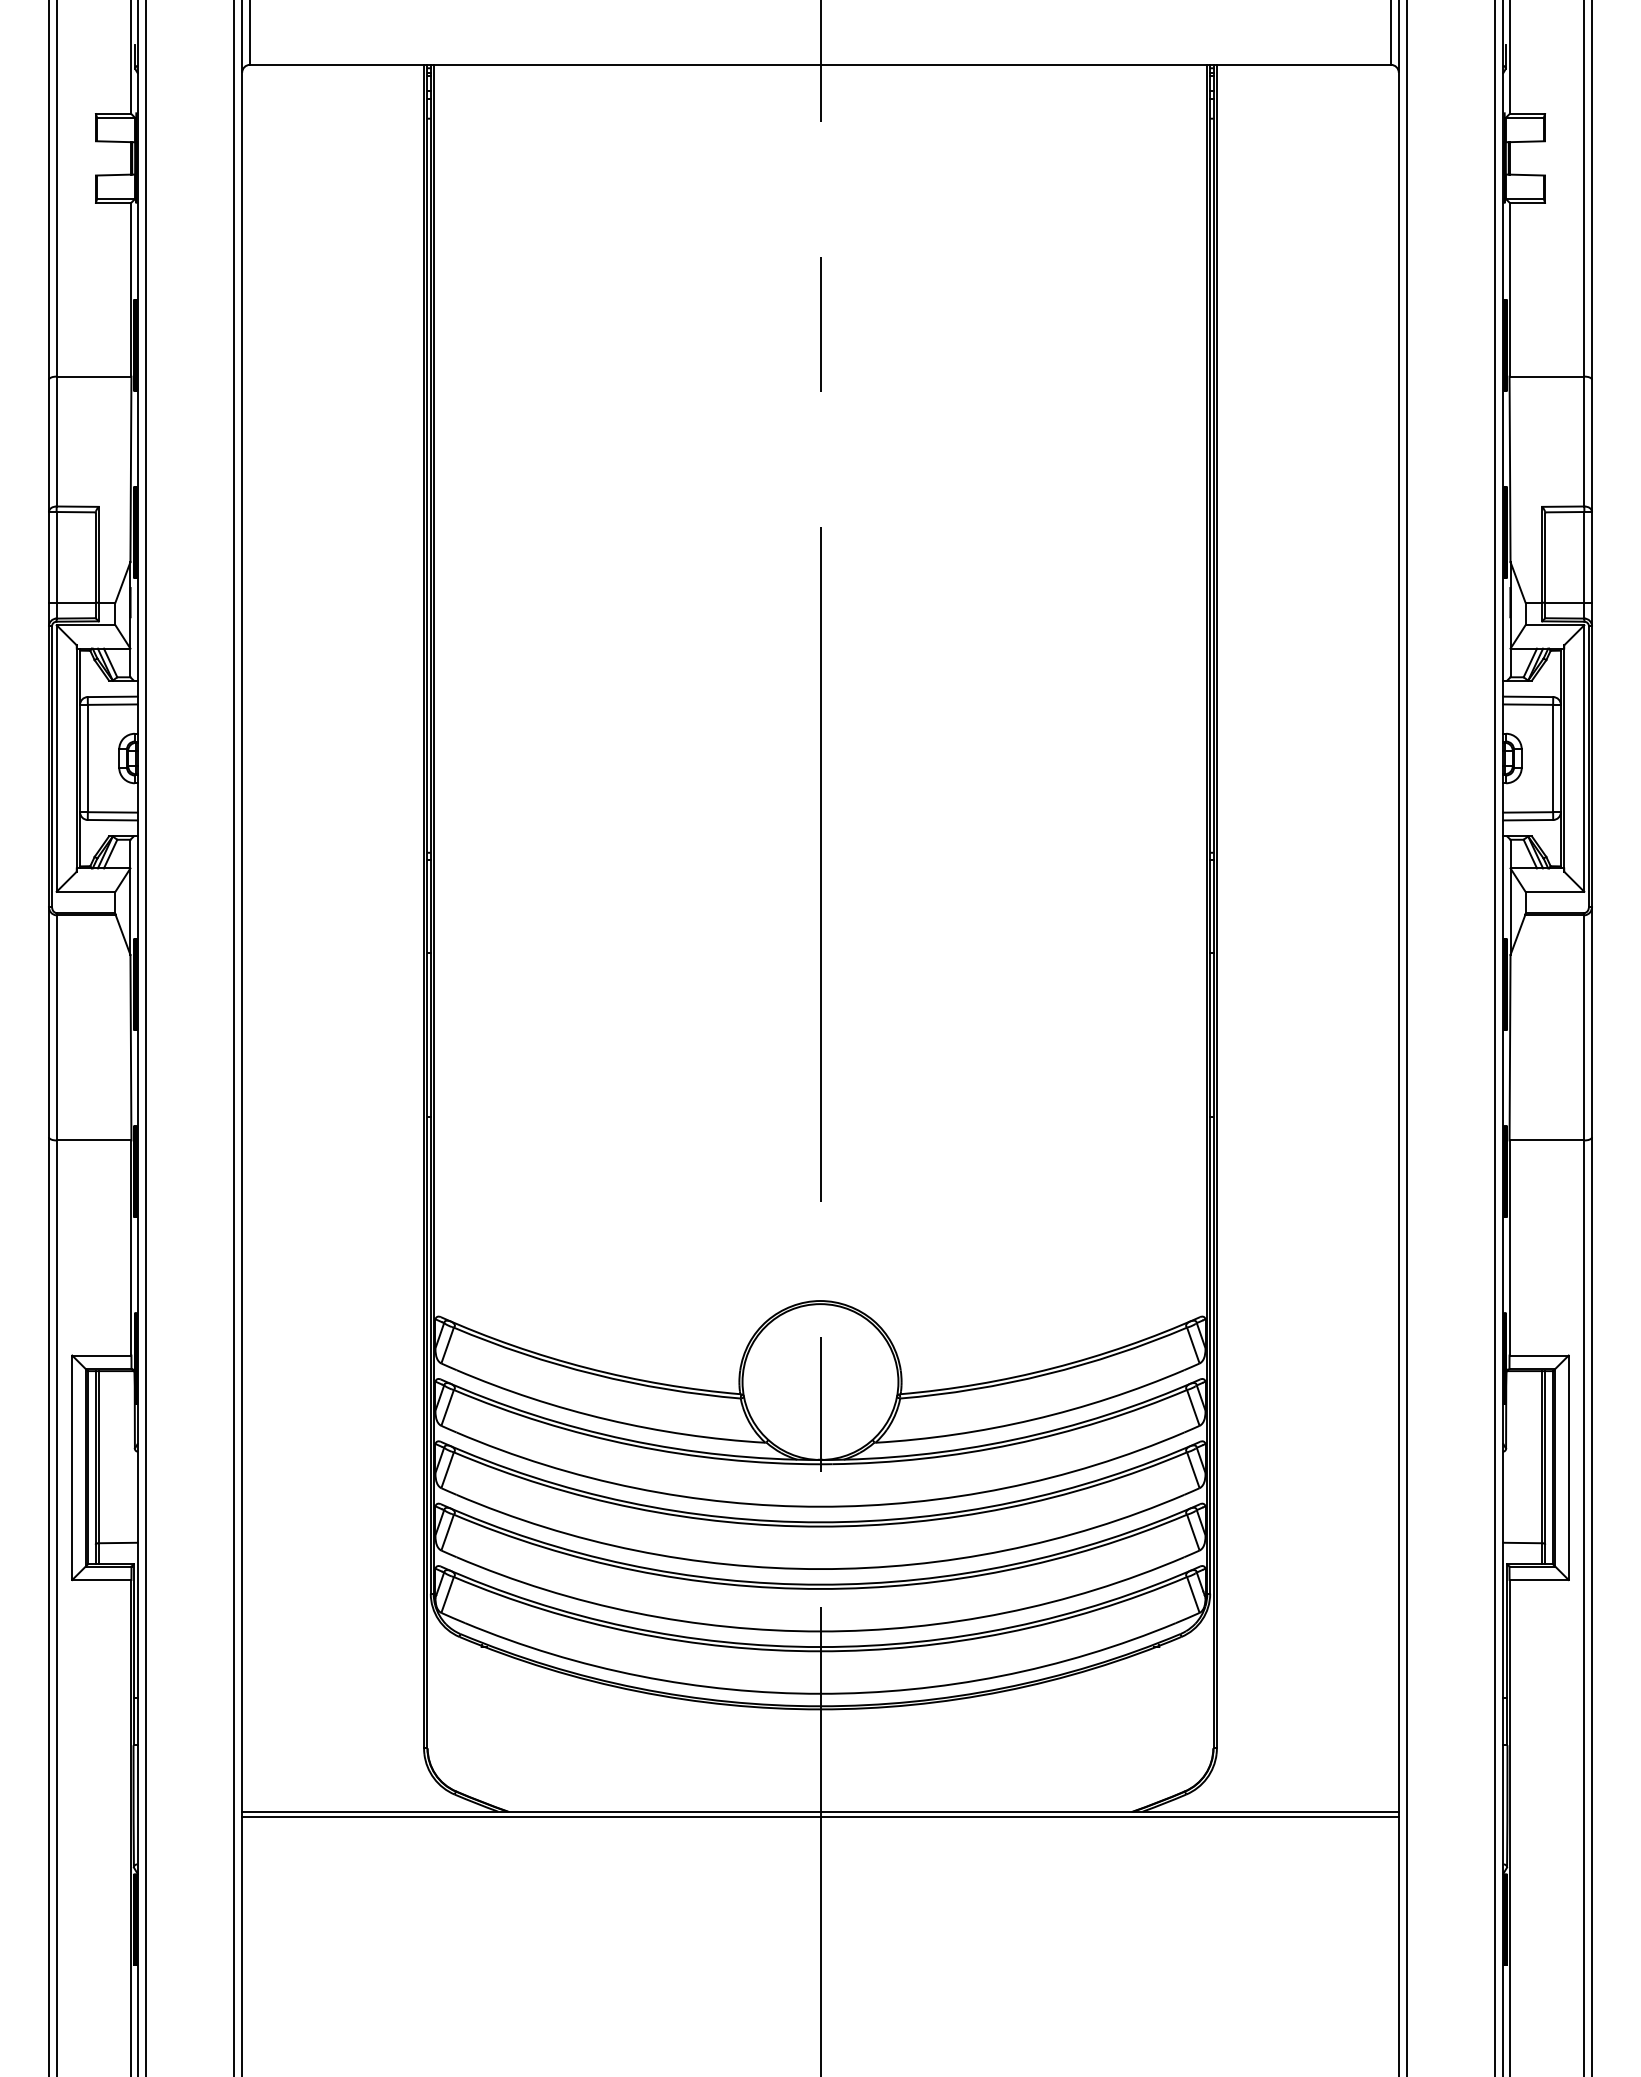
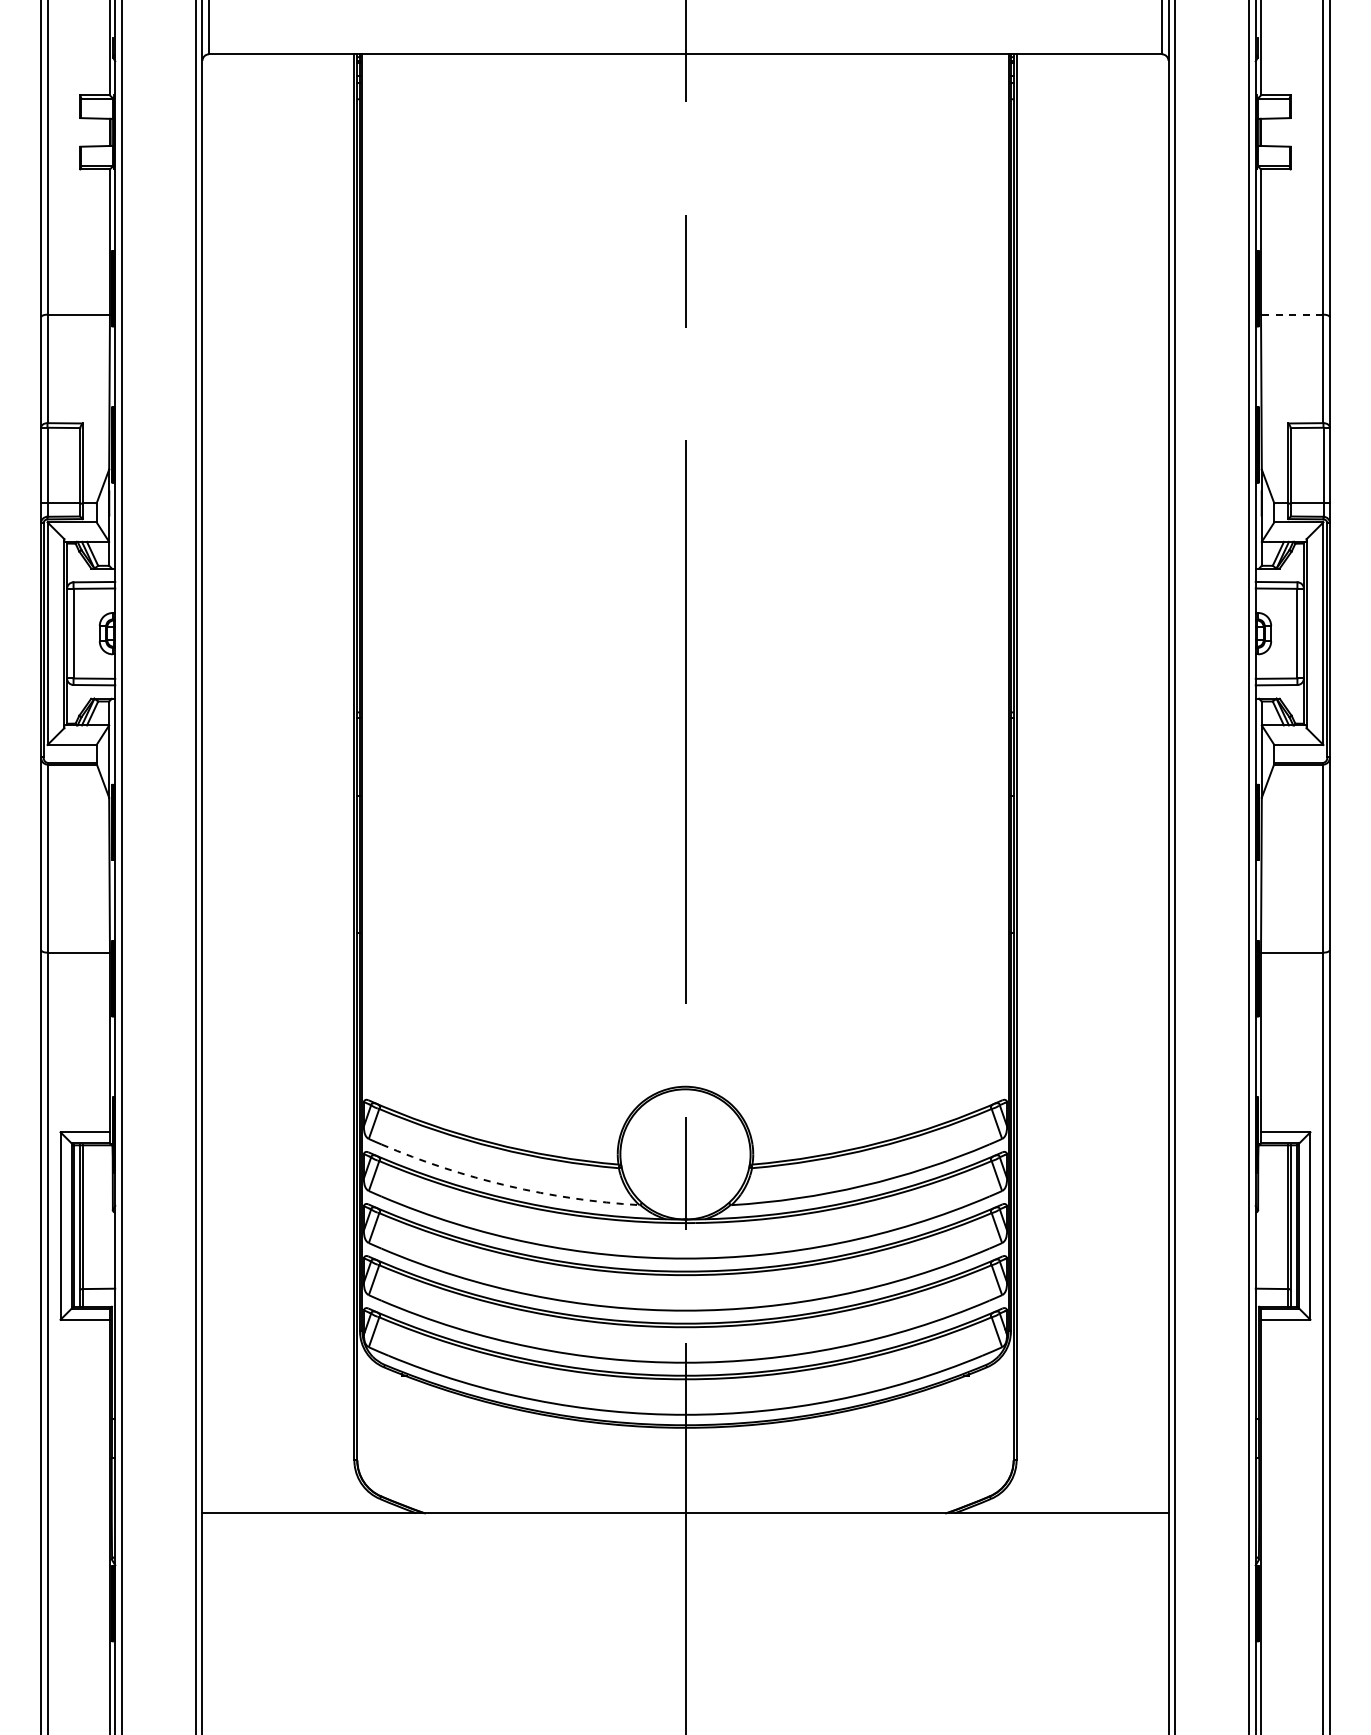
line: (1546, 376) -> (1291, 314), solid -> dashed
arc: (607, 1419) -> (507, 1185), solid -> dashed
line: (820, 1817) -> (685, 1518), removed

